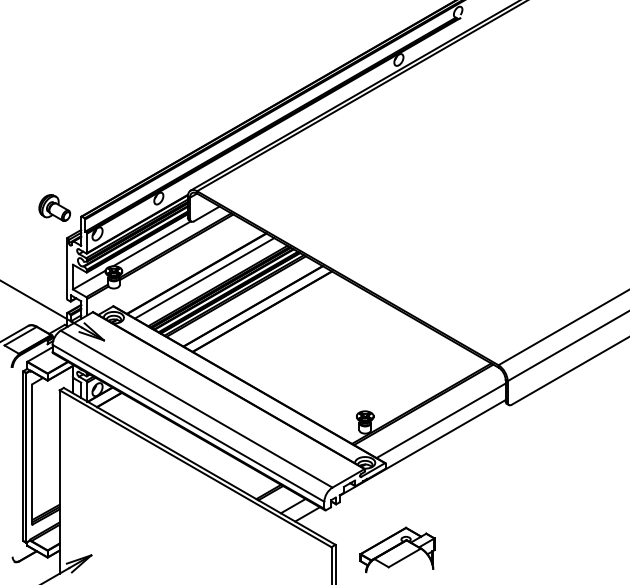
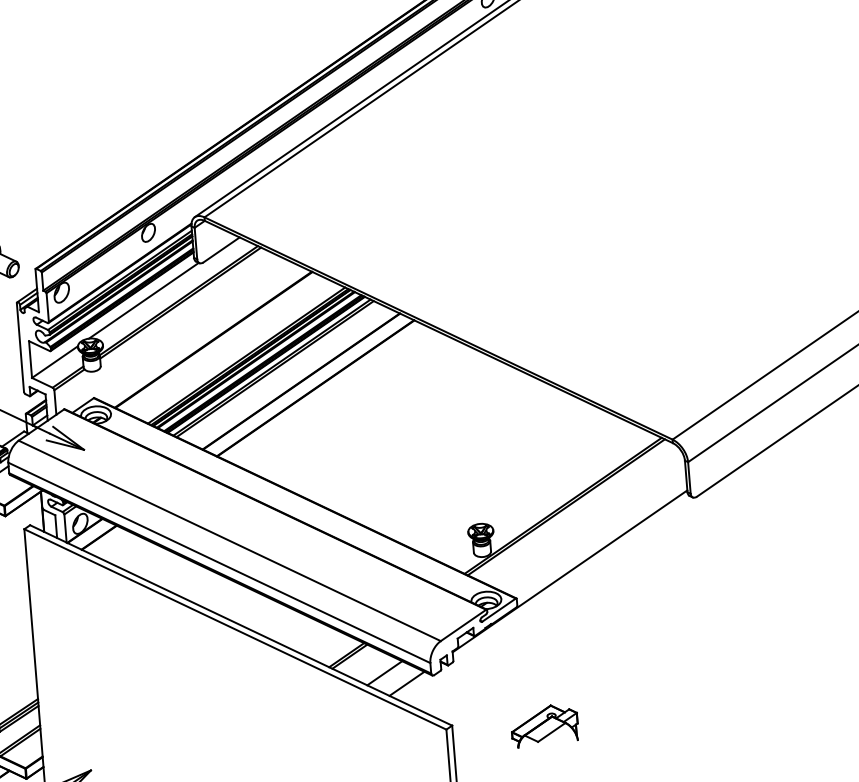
line: (204, 278) -> (225, 345), removed
line: (440, 420) -> (593, 528), removed
part: (397, 549) -> (544, 725), size x0.6

